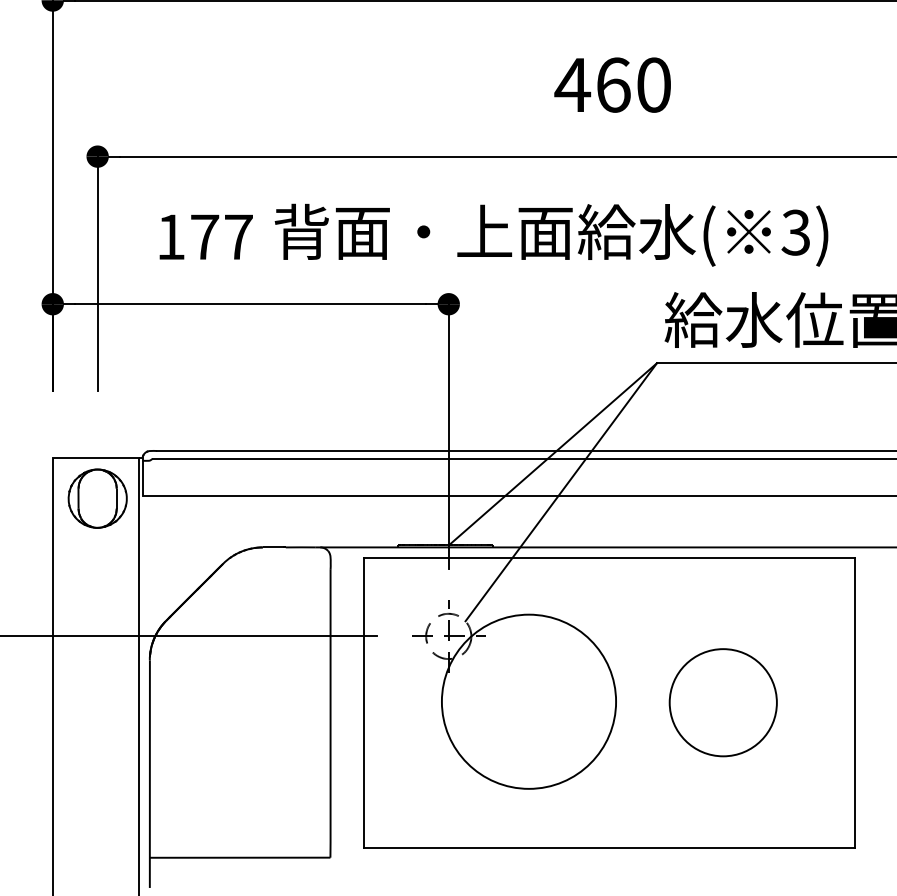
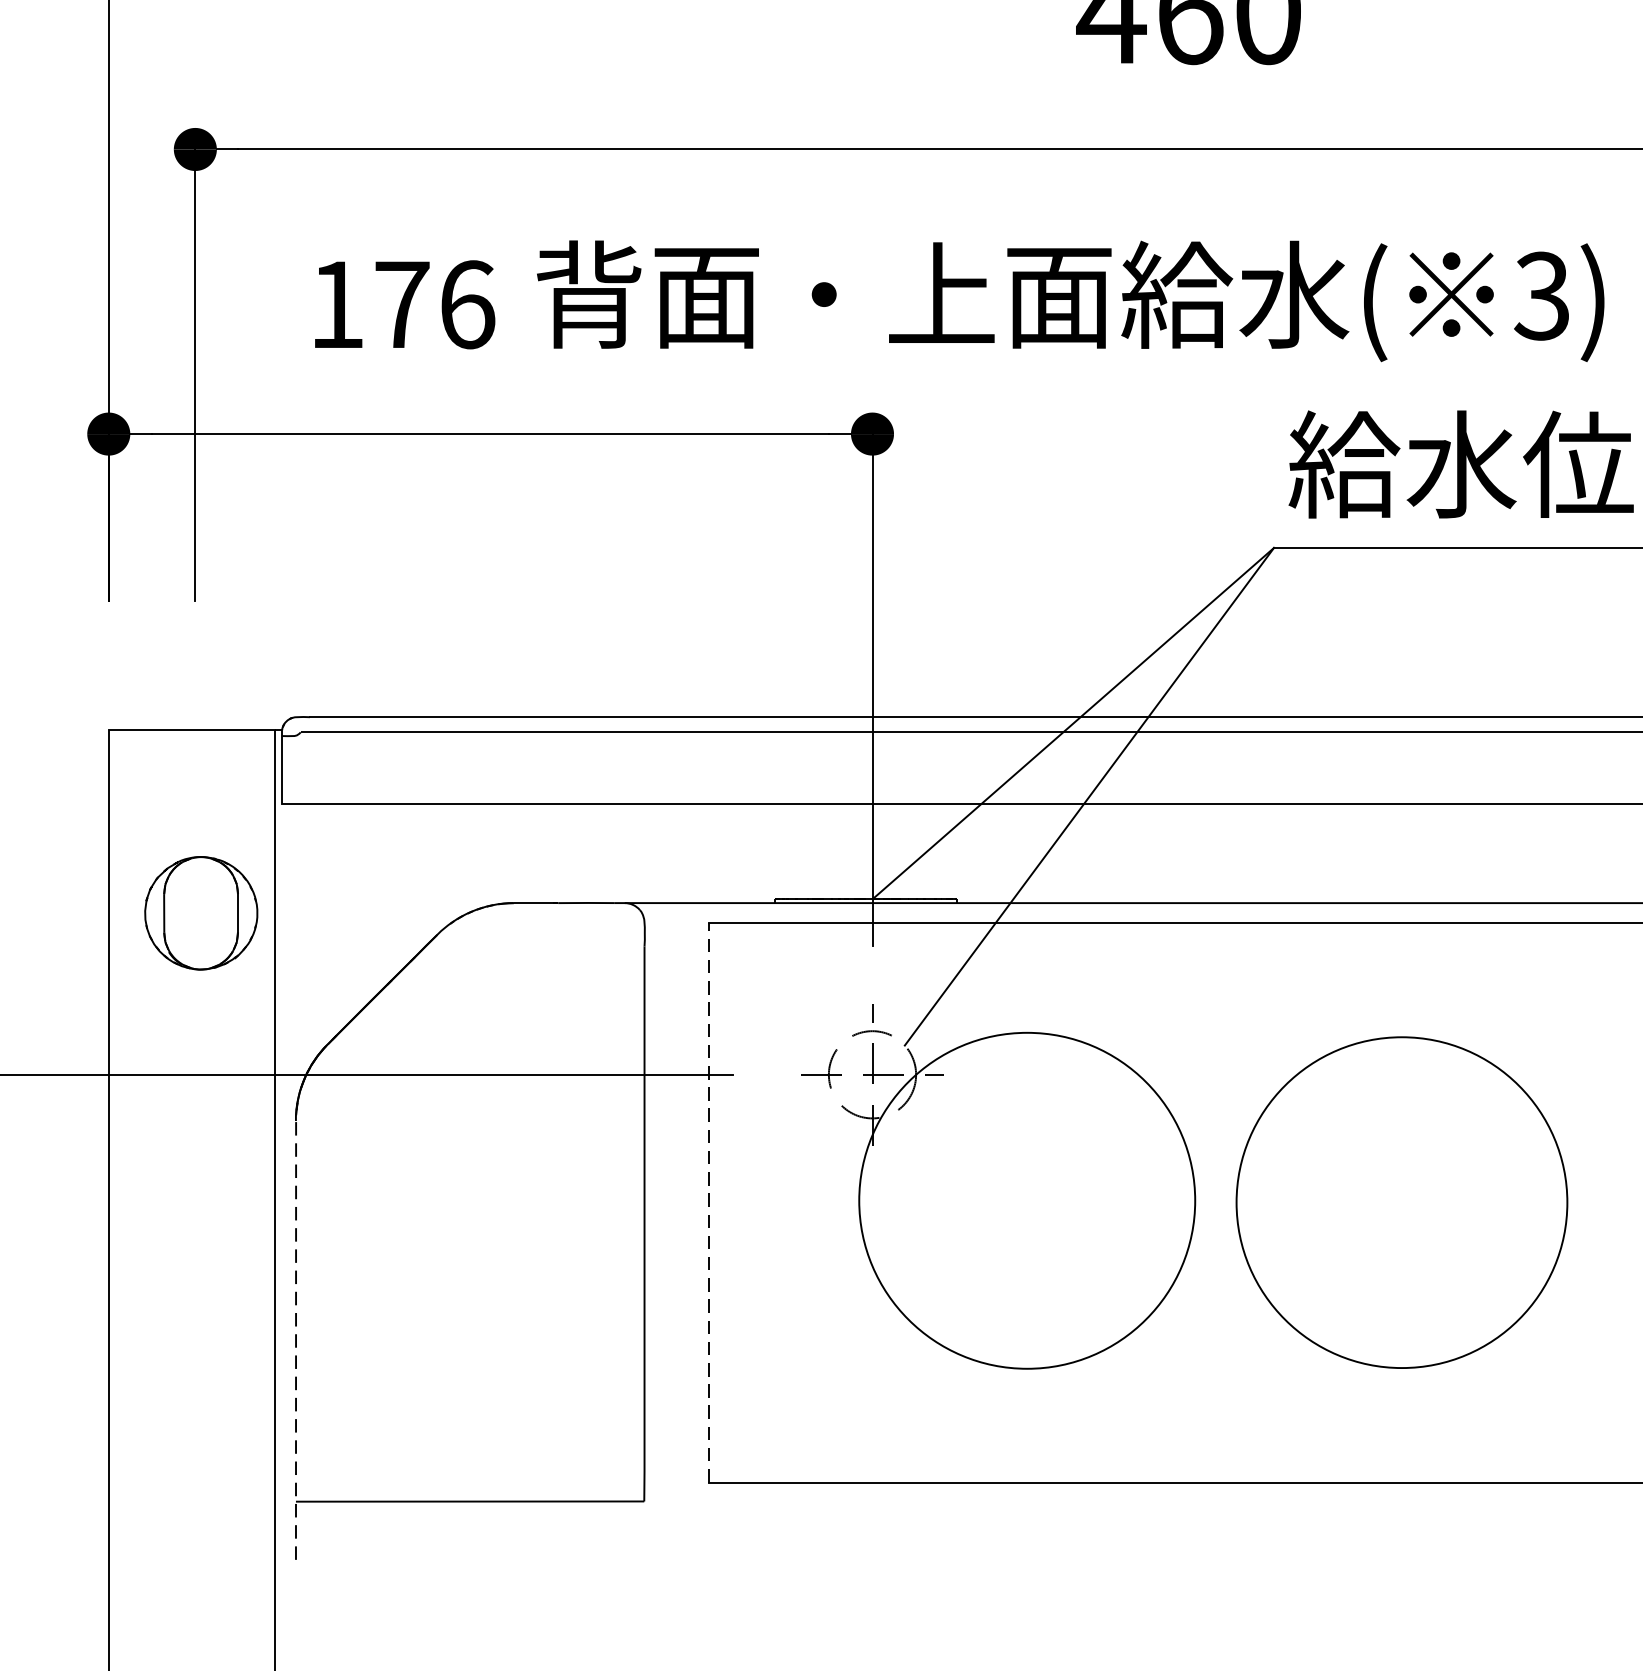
text: (239, 237) -> (468, 305), 177 -> 176
part: (97, 498) -> (200, 912), moved
line: (363, 702) -> (708, 1202), solid -> dashed
circle: (722, 702) -> (1400, 1202), size x1.6
line: (149, 774) -> (295, 1341), solid -> dashed

